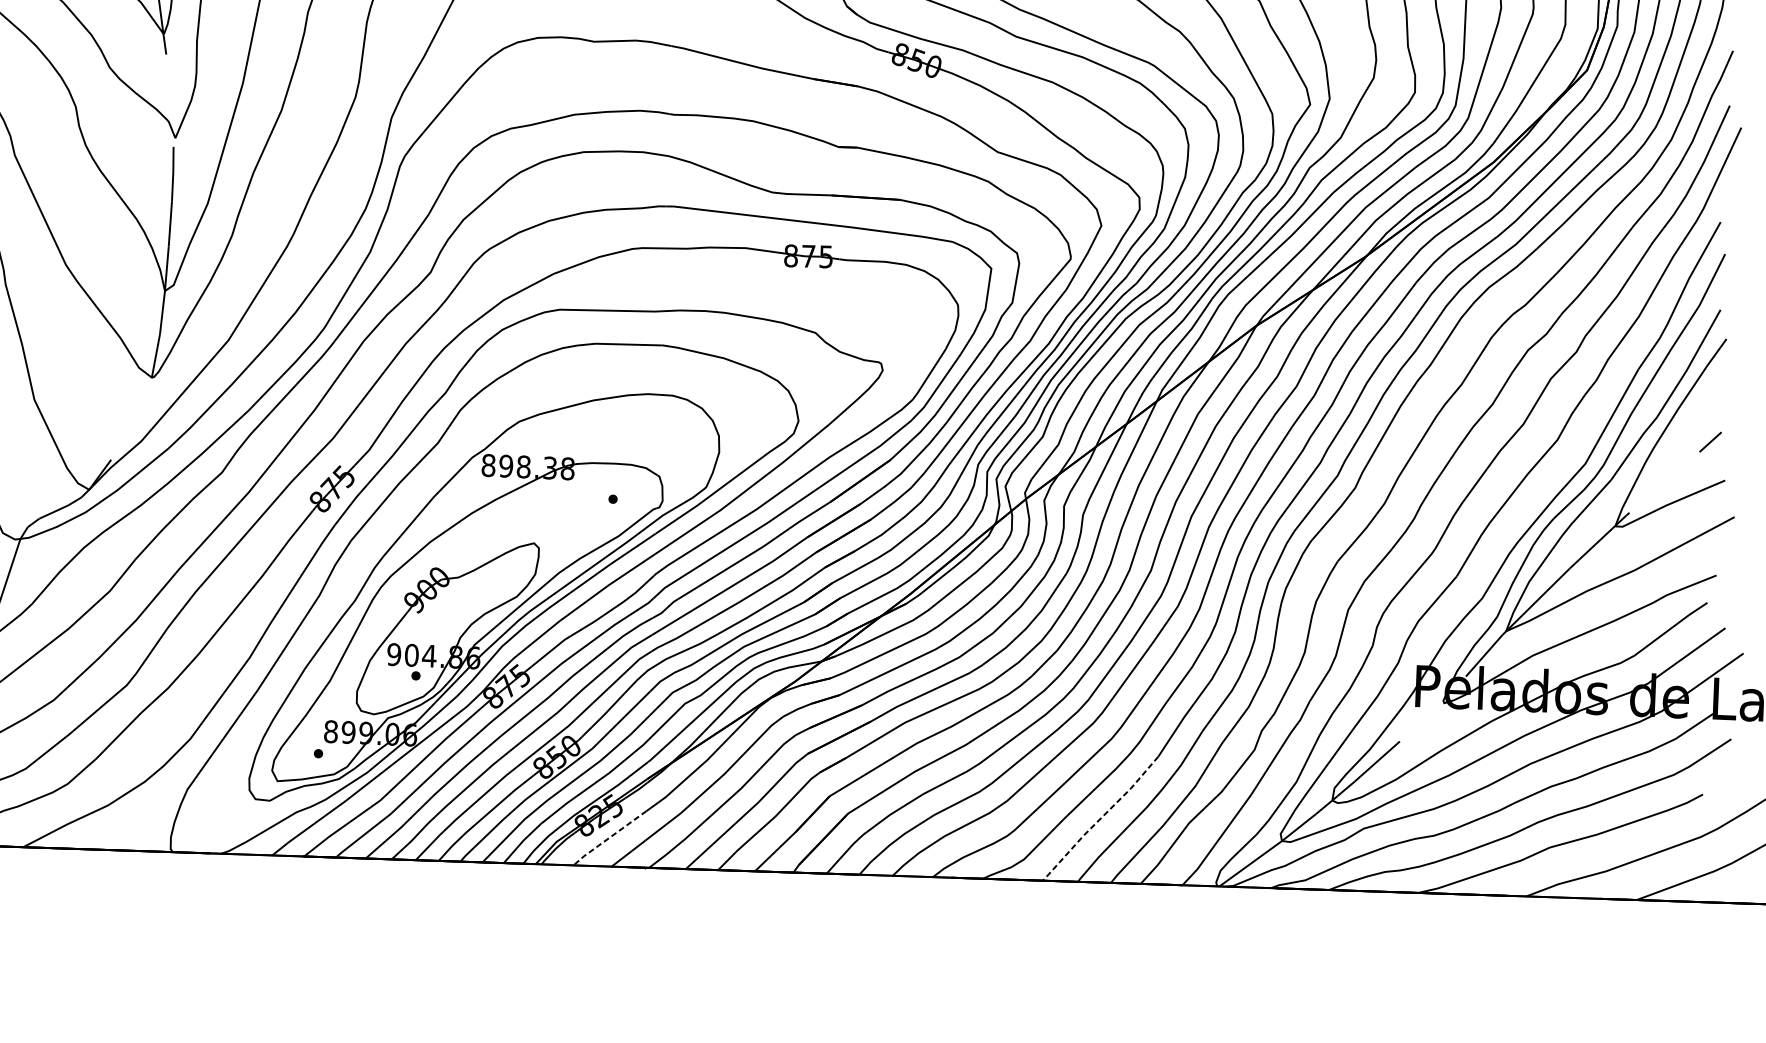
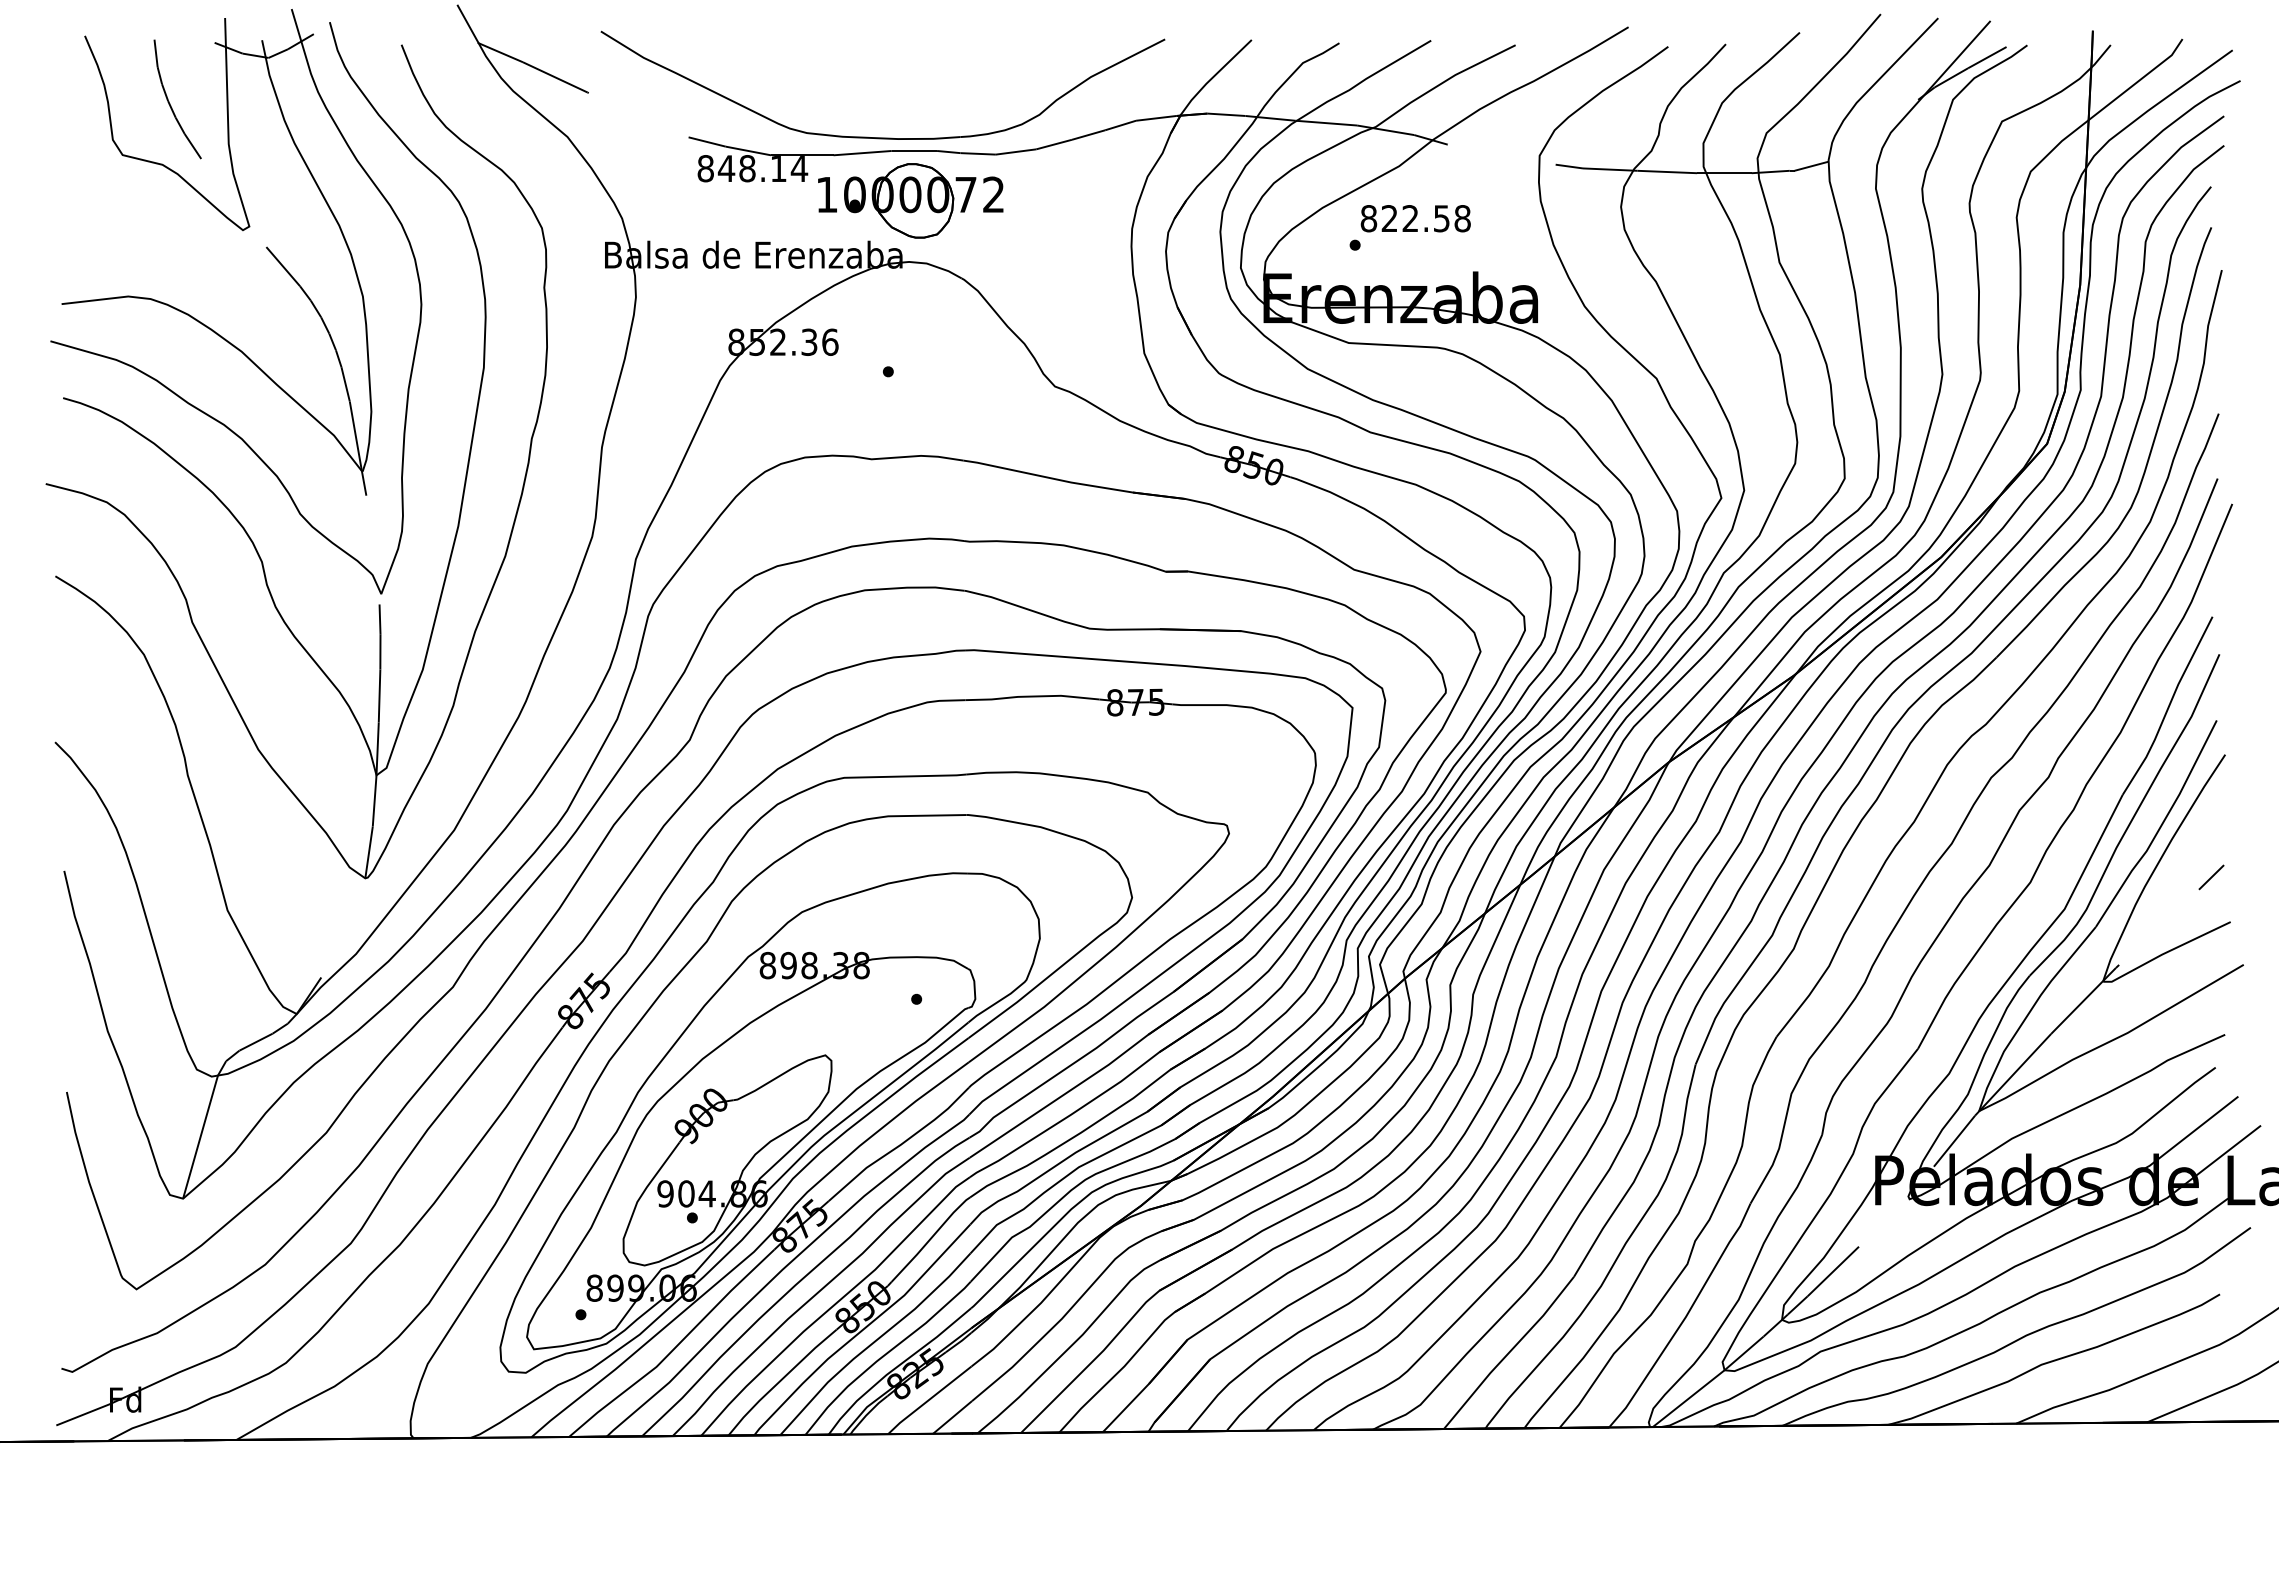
line: (1101, 818) -> (1509, 1352), dashed -> solid
line: (608, 838) -> (928, 1400), dashed -> solid

